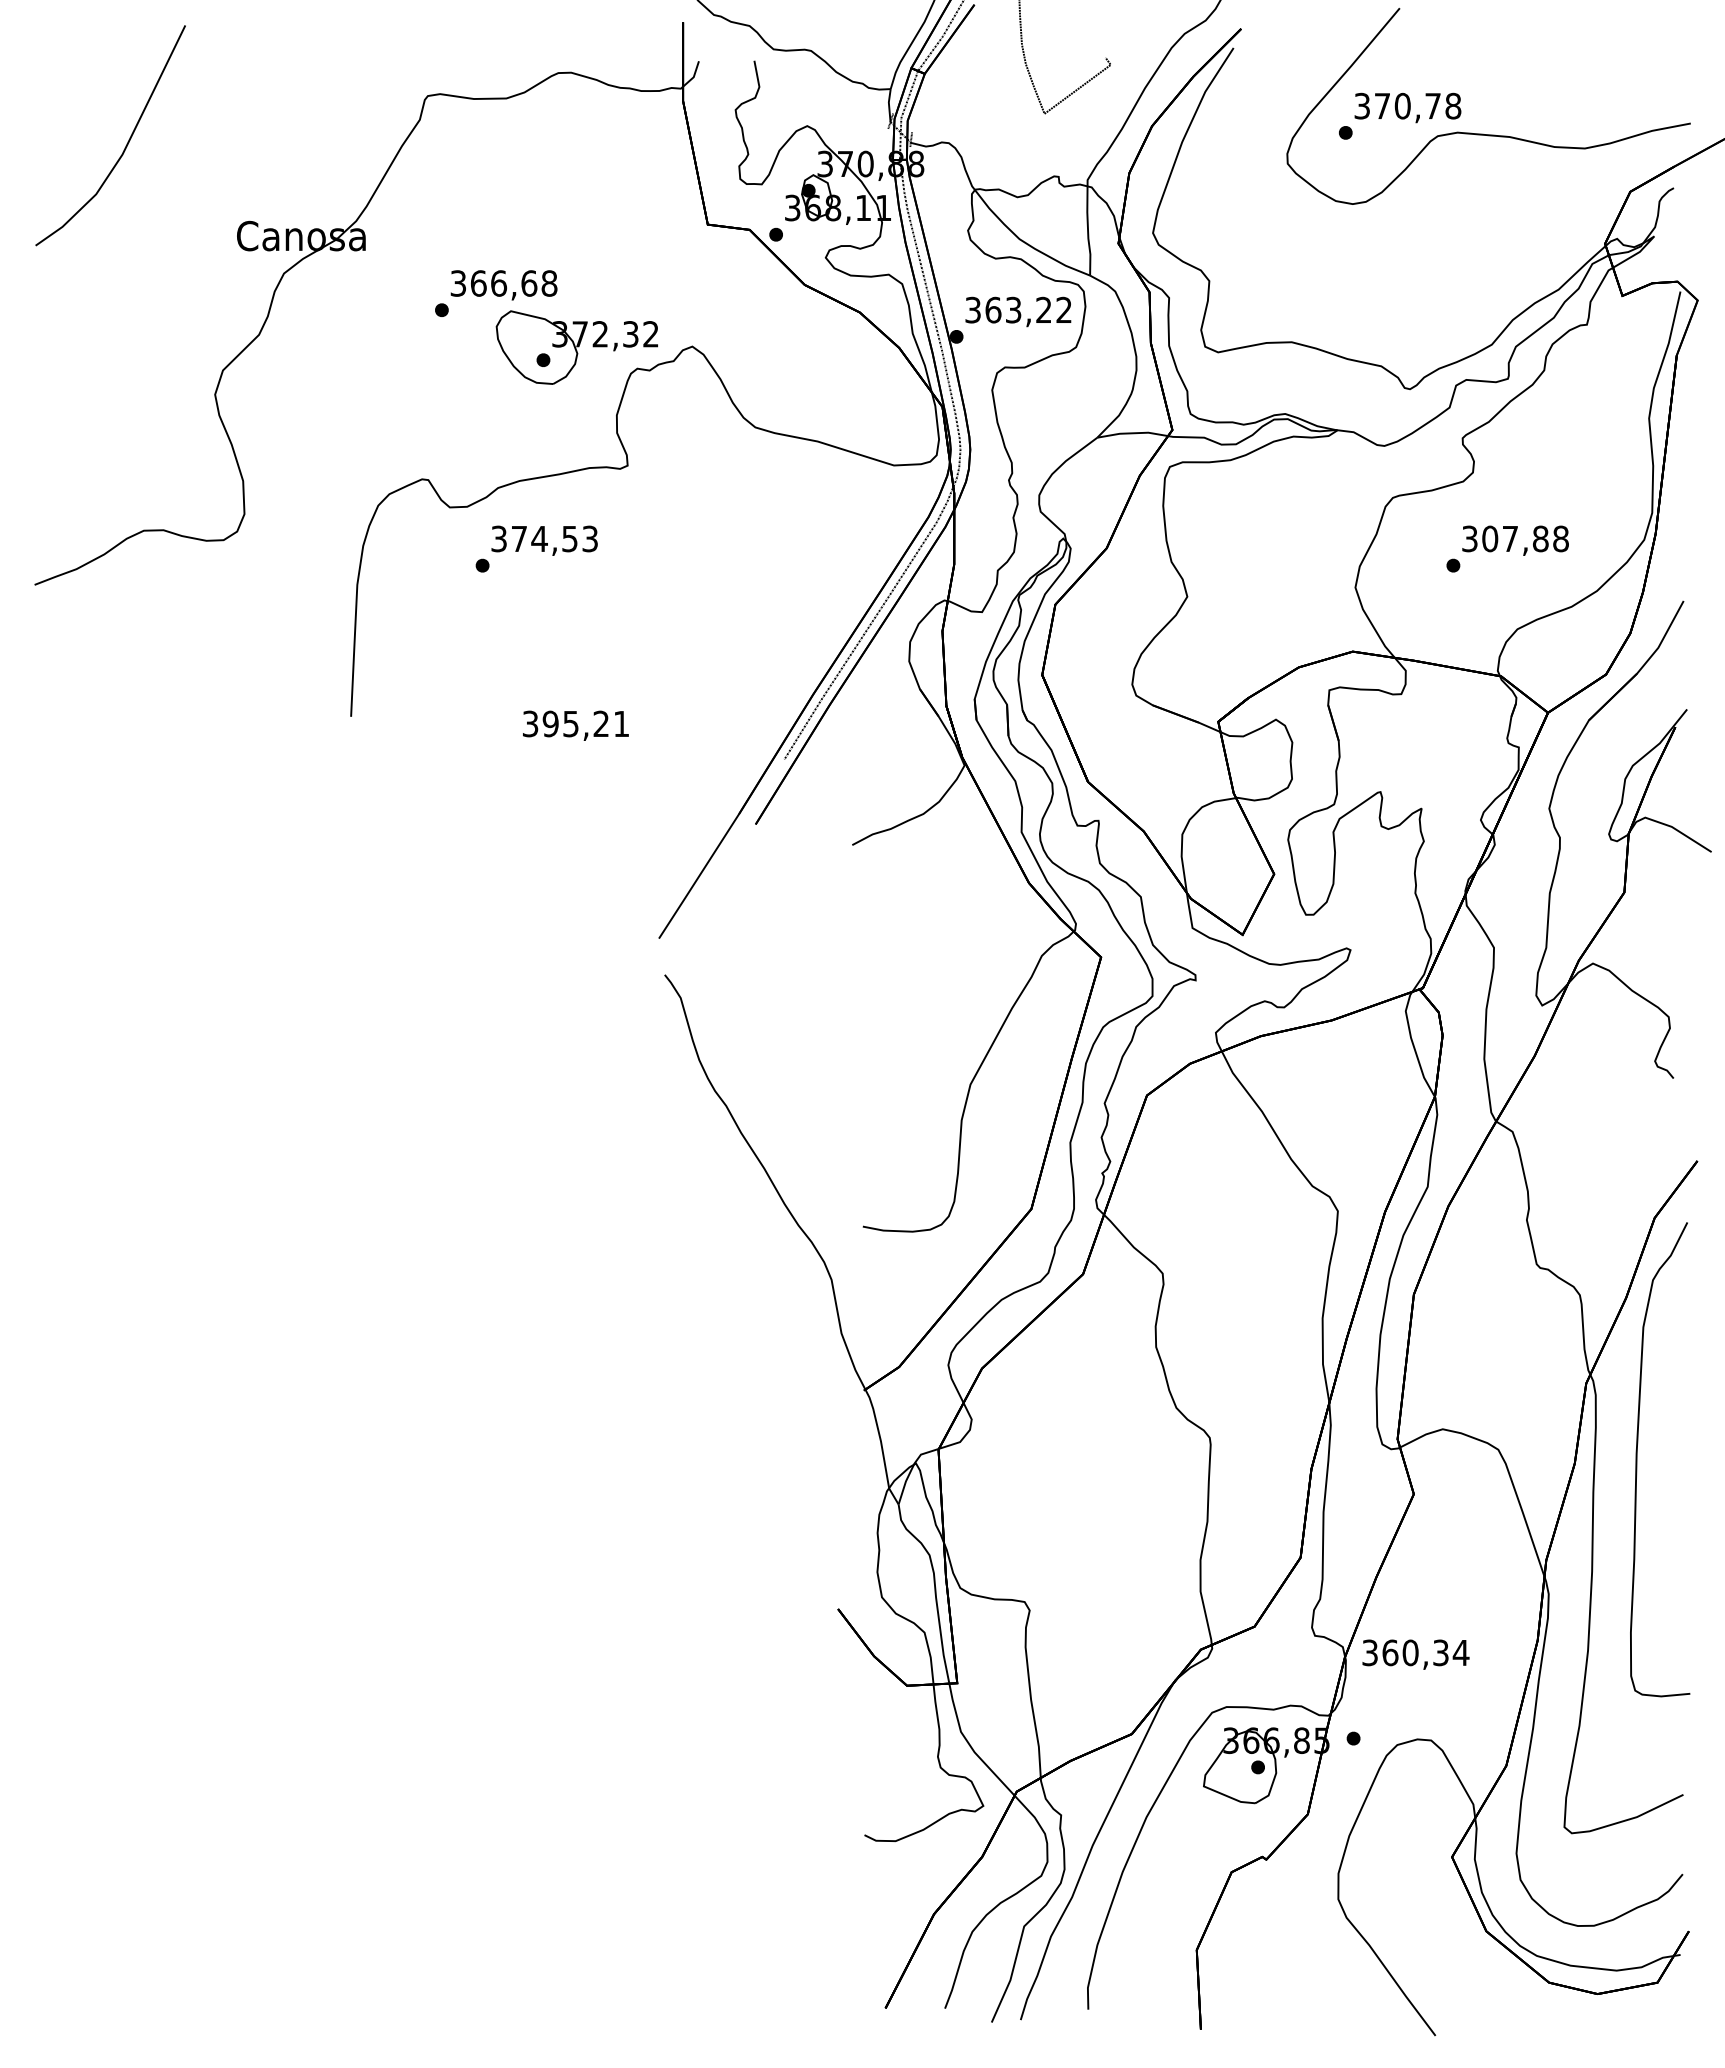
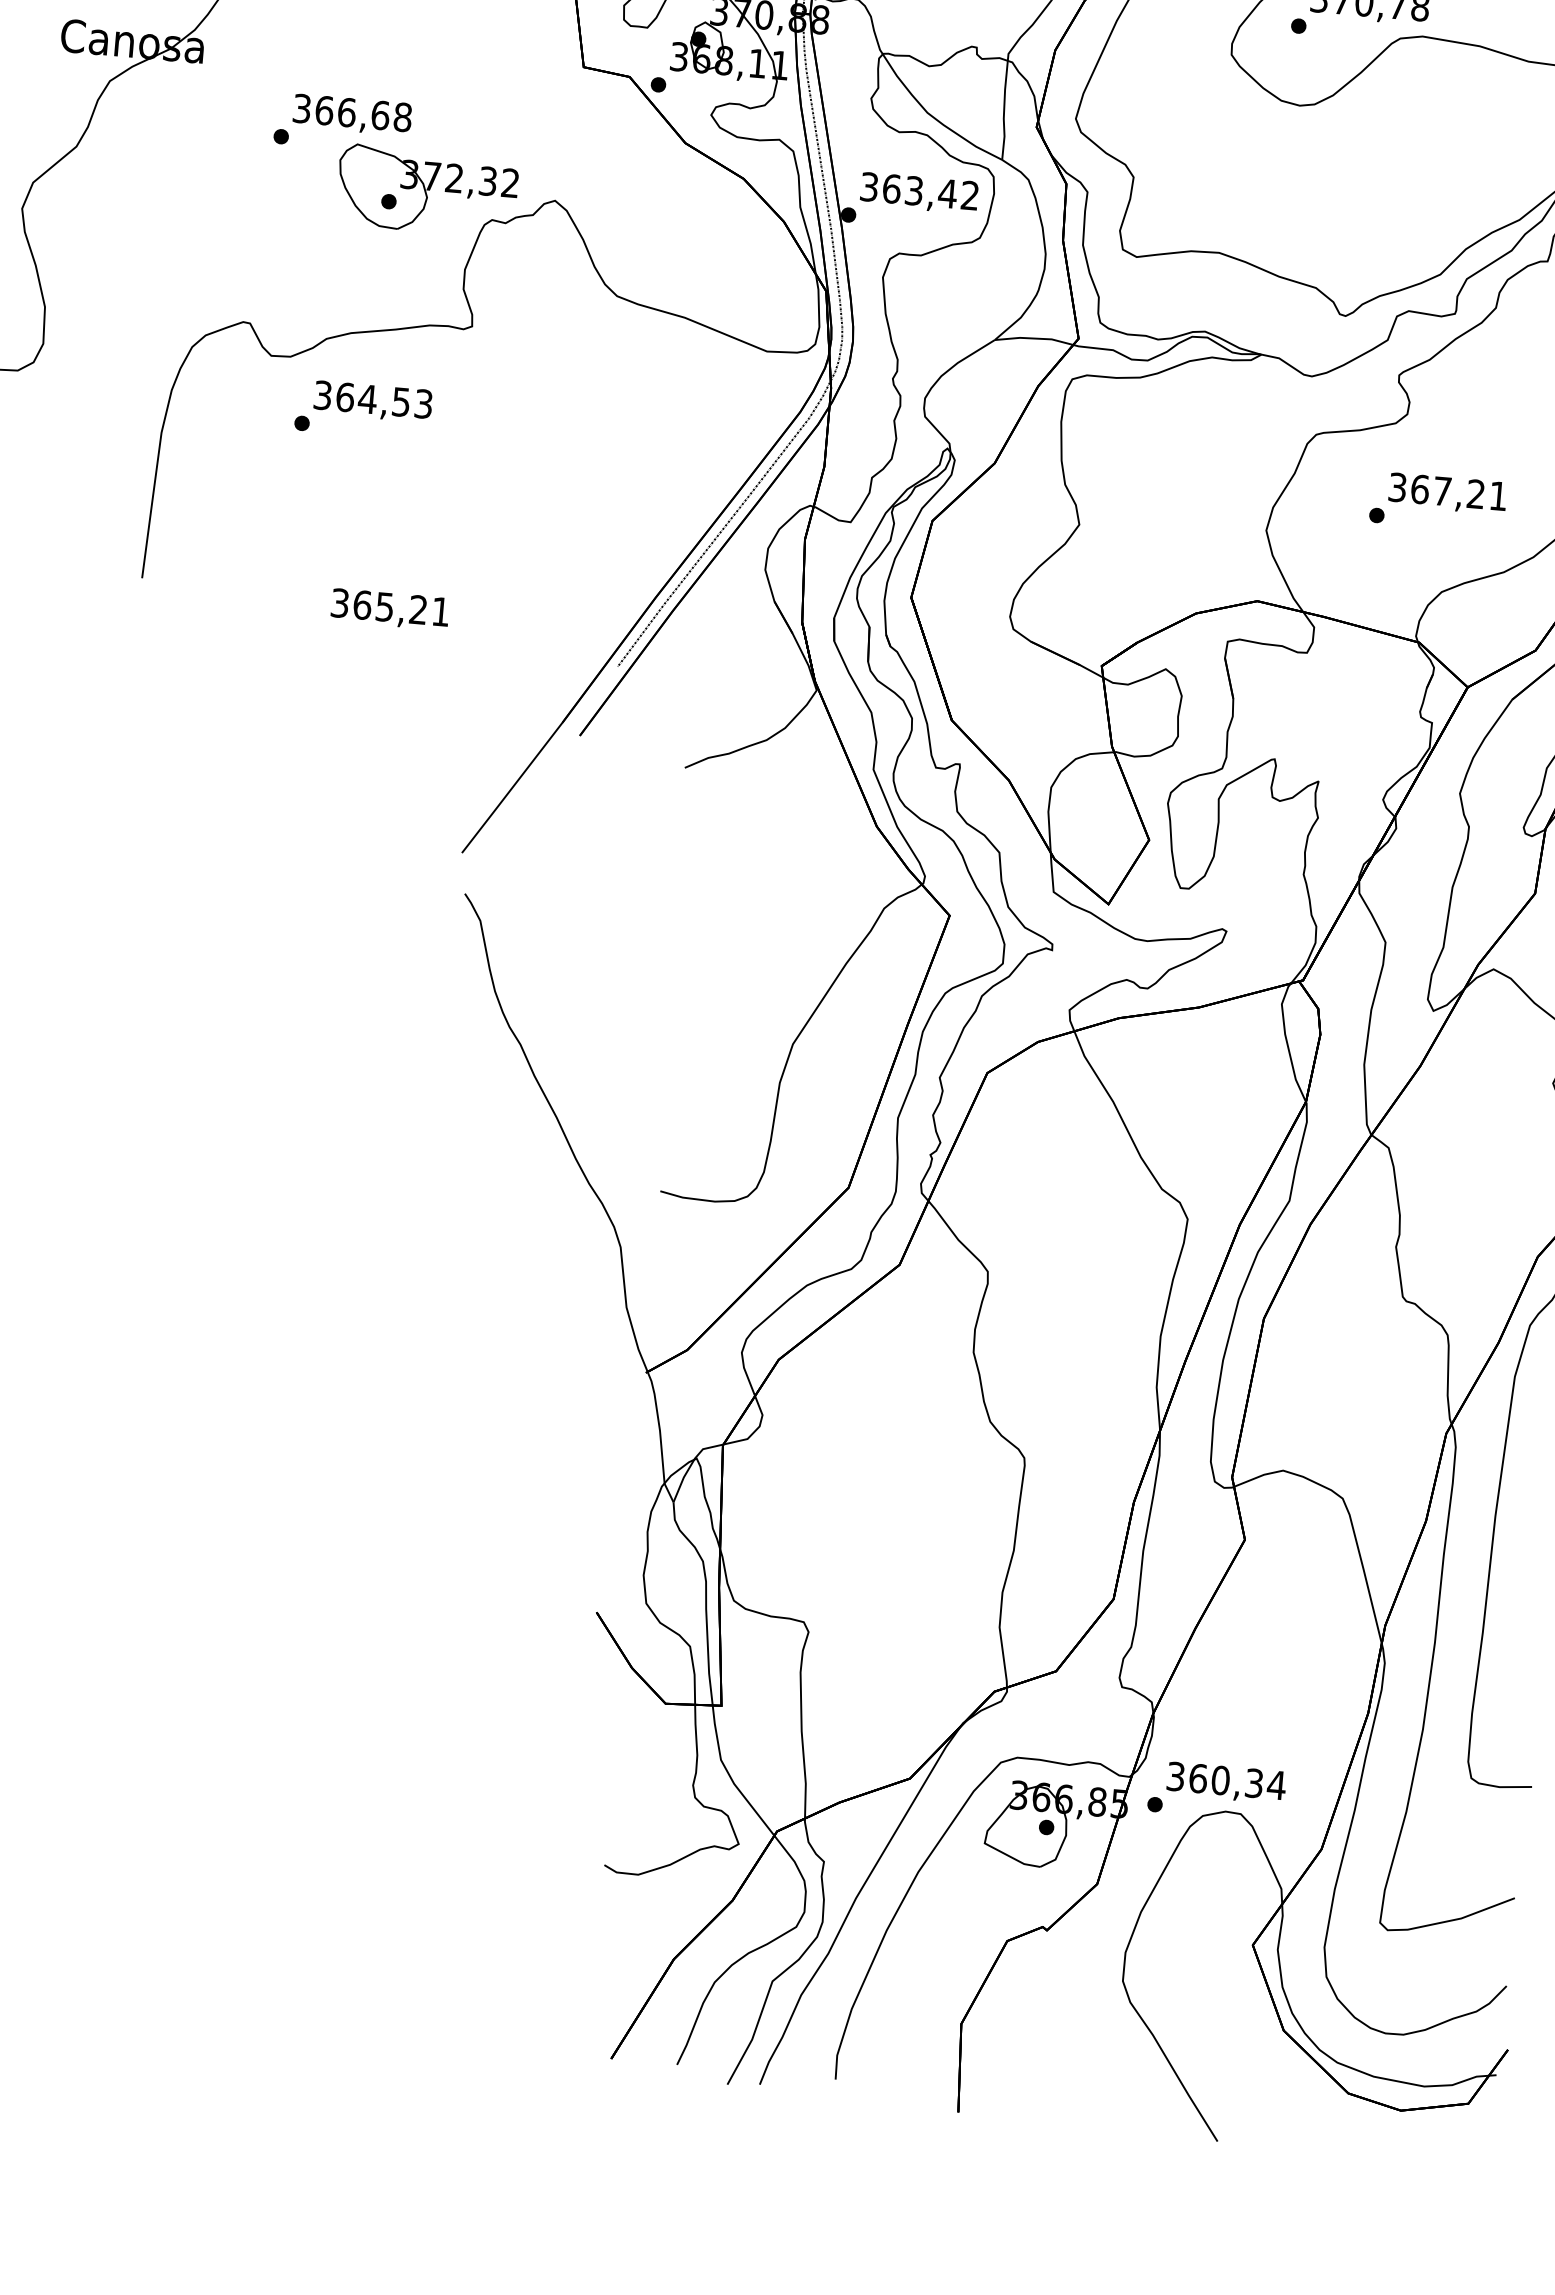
text: (1043, 309) -> (947, 193), 363,22 -> 363,42
text: (519, 538) -> (345, 396), 374,53 -> 364,53
text: (1525, 538) -> (1459, 492), 307,88 -> 367,21
text: (550, 723) -> (362, 604), 395,21 -> 365,21
text: (1415, 1654) -> (1225, 1782), moved

